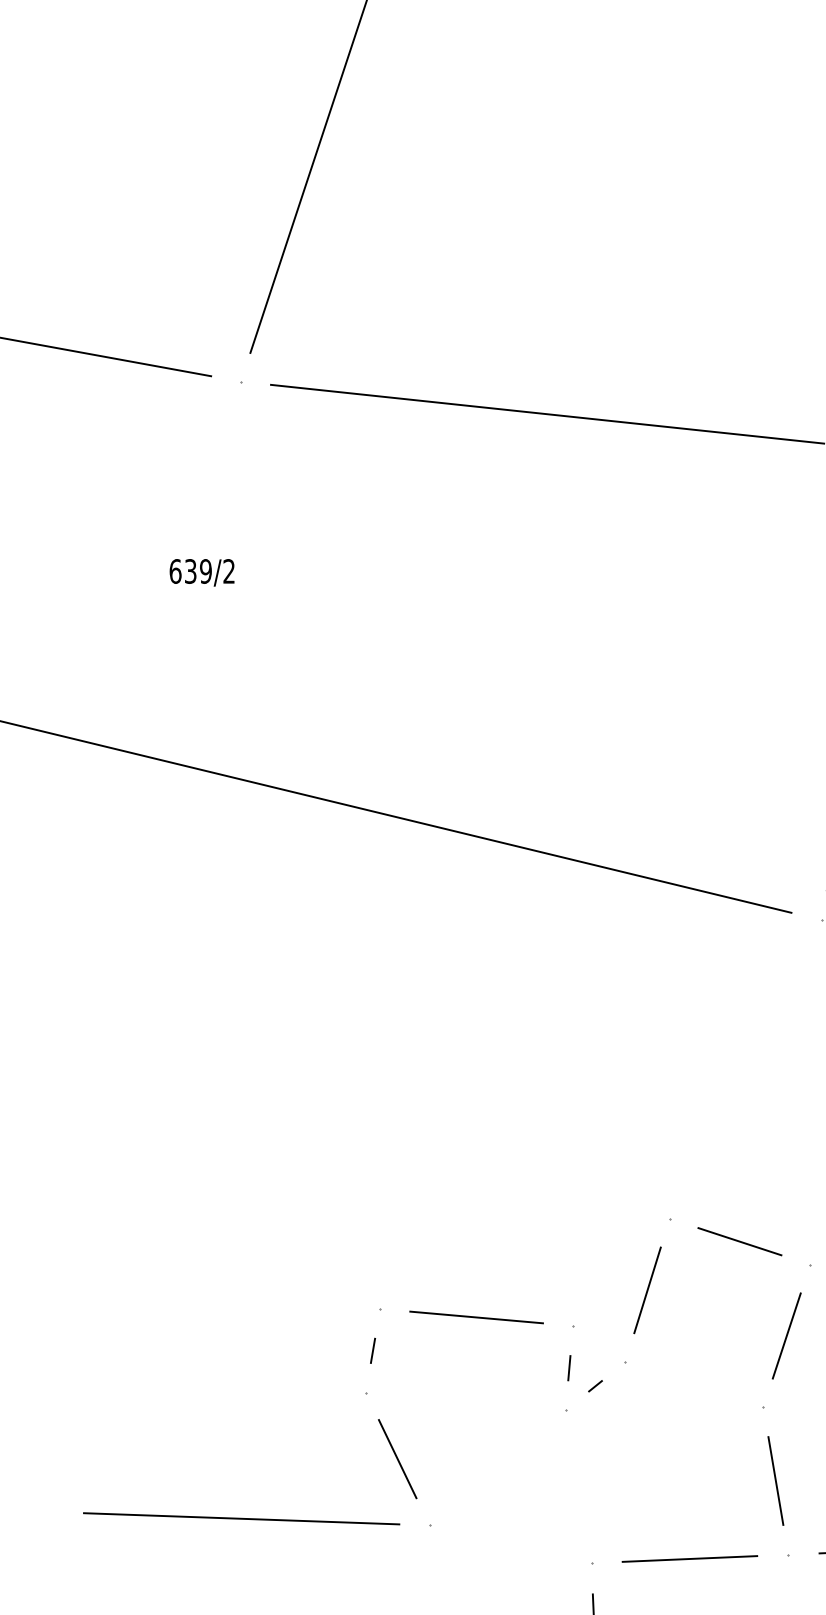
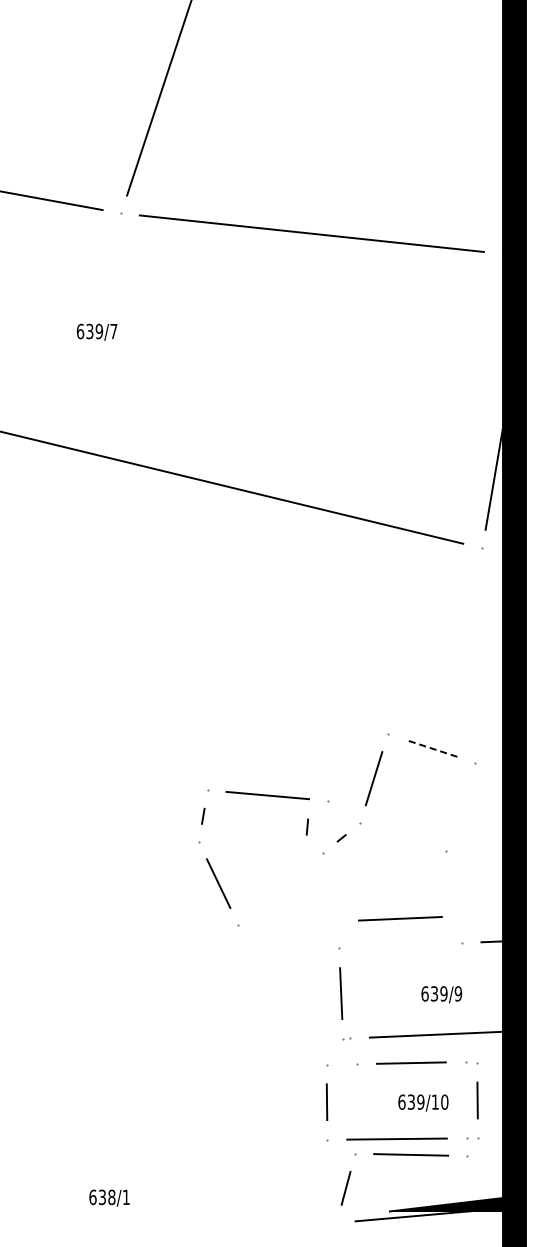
text: (228, 569) -> (113, 330), 639/2 -> 639/7
line: (739, 1241) -> (431, 748), solid -> dashed
line: (786, 1335) -> (460, 806), removed
line: (567, 1367) -> (306, 826), moved
line: (775, 1479) -> (453, 896), removed
line: (241, 1518) -> (121, 920), removed
line: (690, 1558) -> (400, 918), moved

